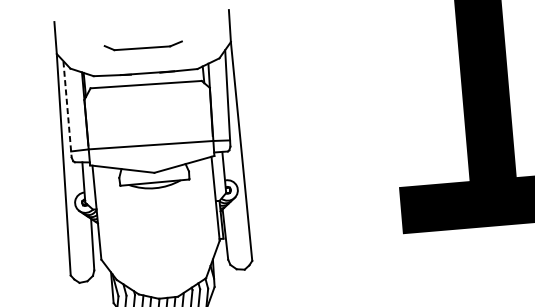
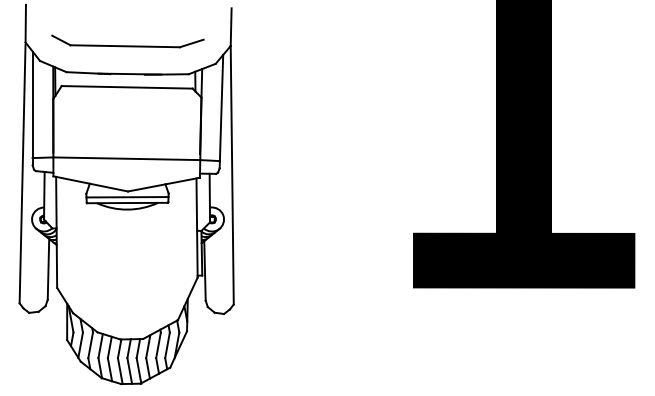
part: (143, 45) -> (127, 41), size x1.67
line: (67, 109) -> (32, 108), dashed -> solid
line: (154, 177) -> (127, 197), added

